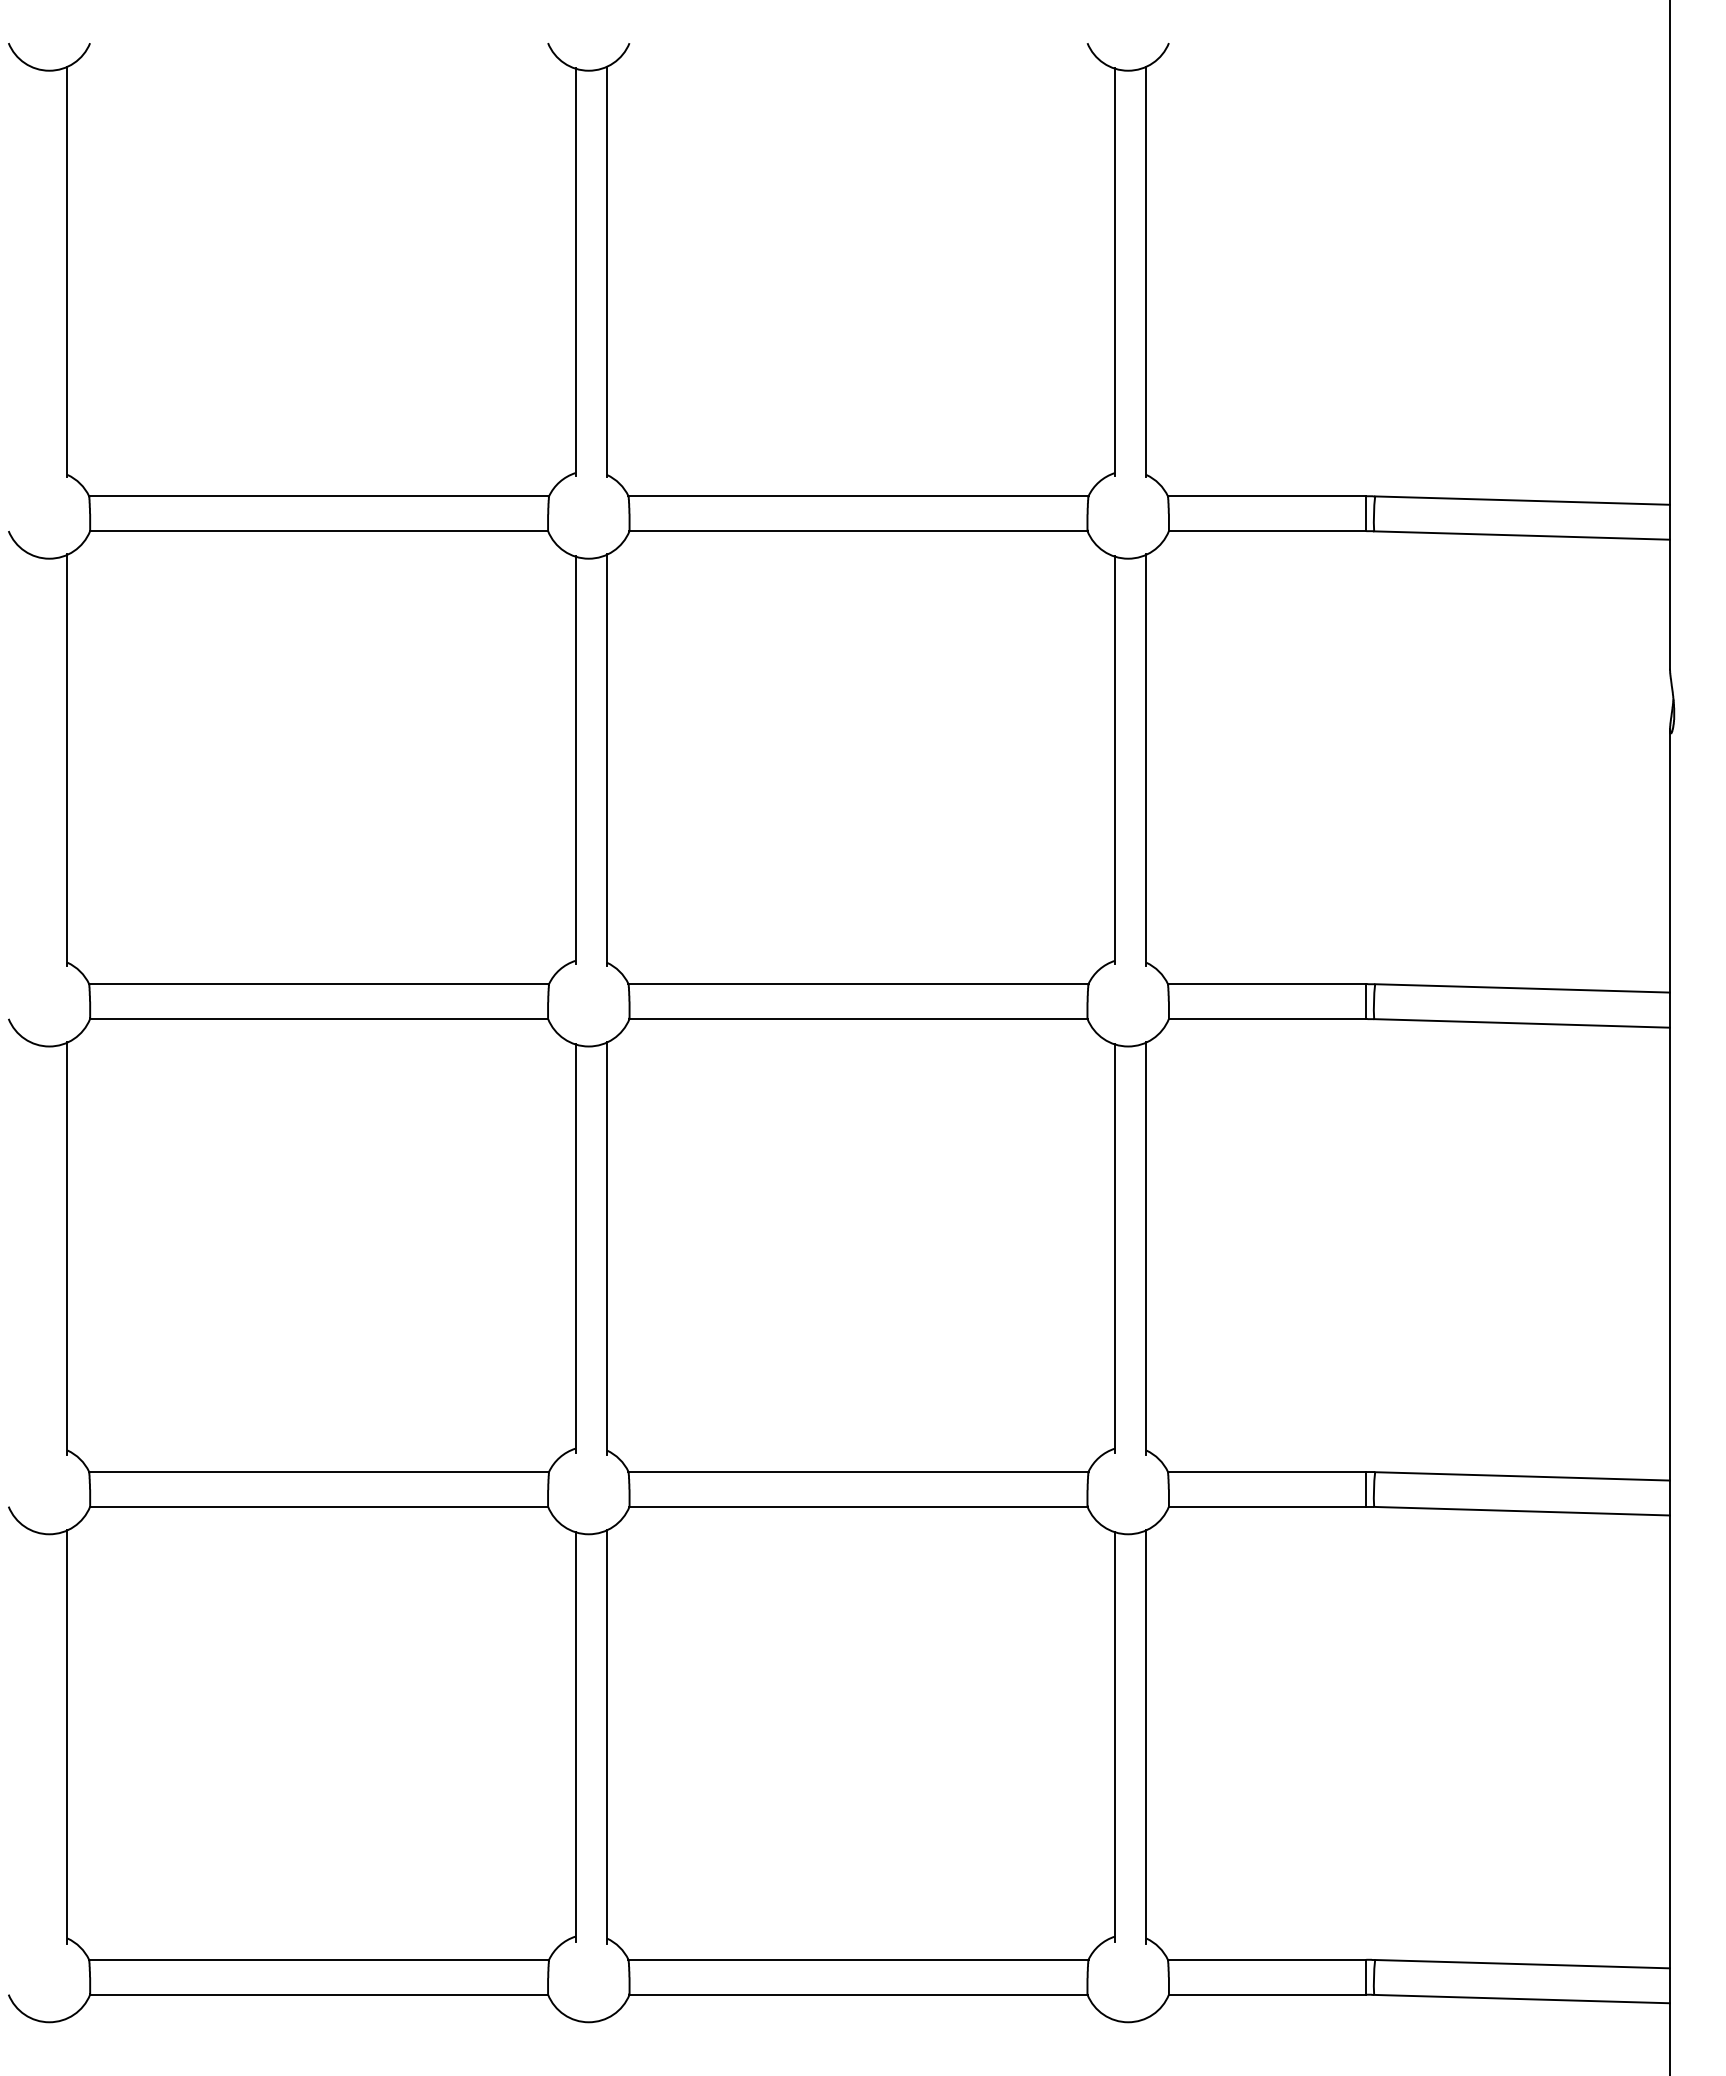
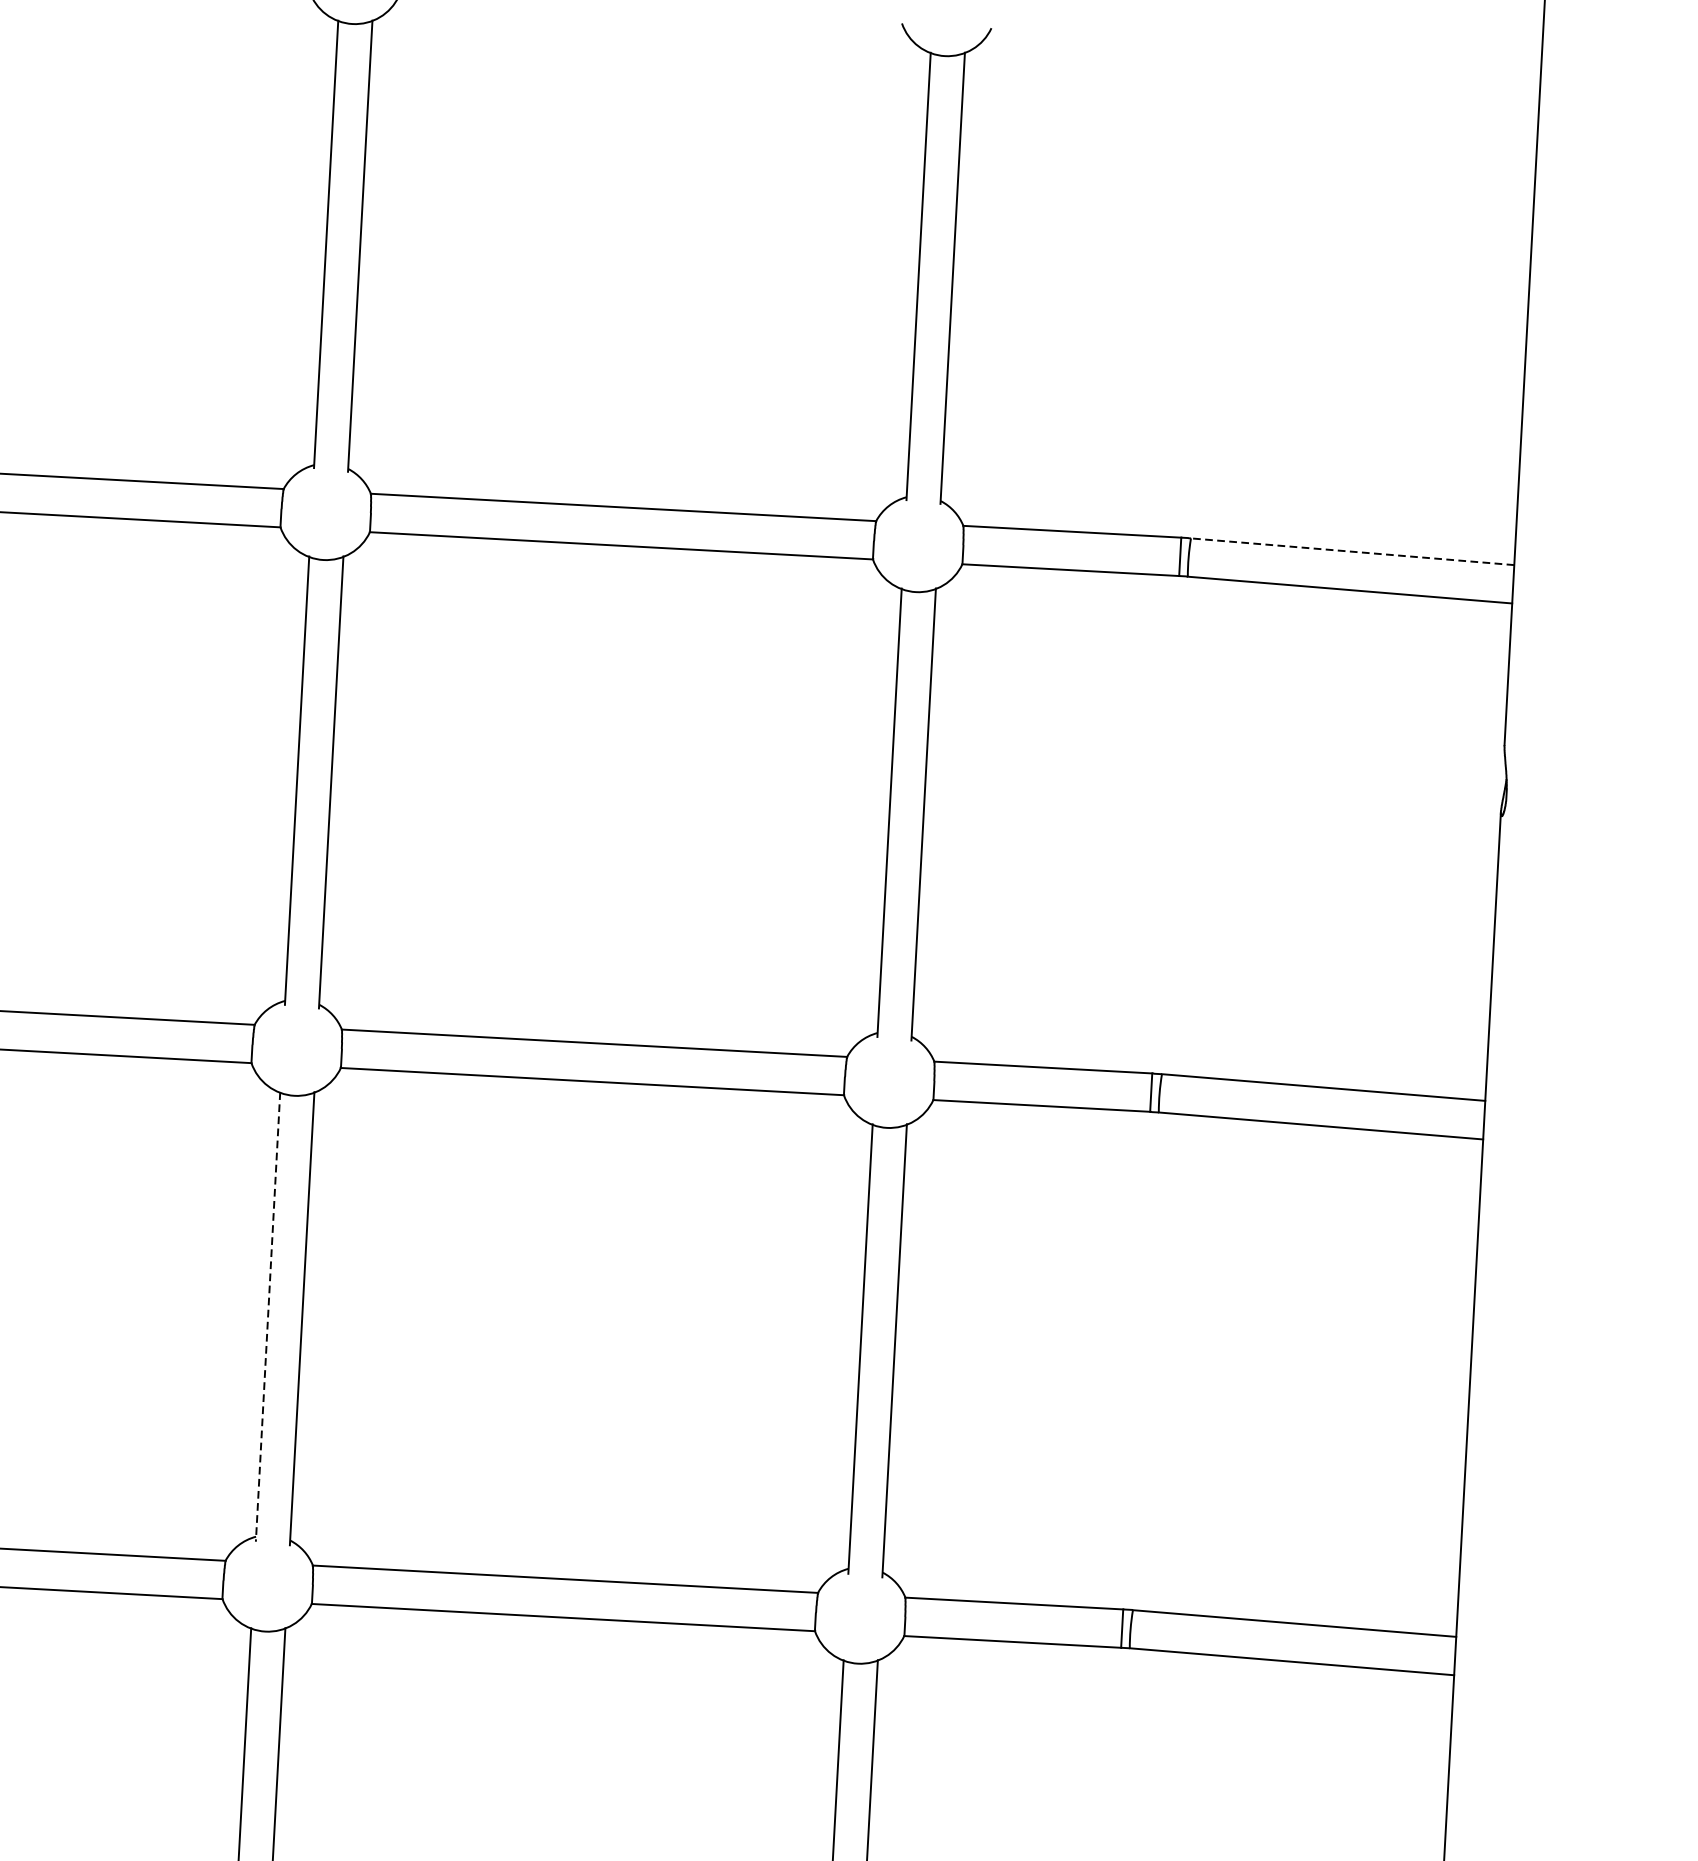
line: (1522, 500) -> (1352, 551), solid -> dashed
line: (575, 1248) -> (267, 1316), solid -> dashed

